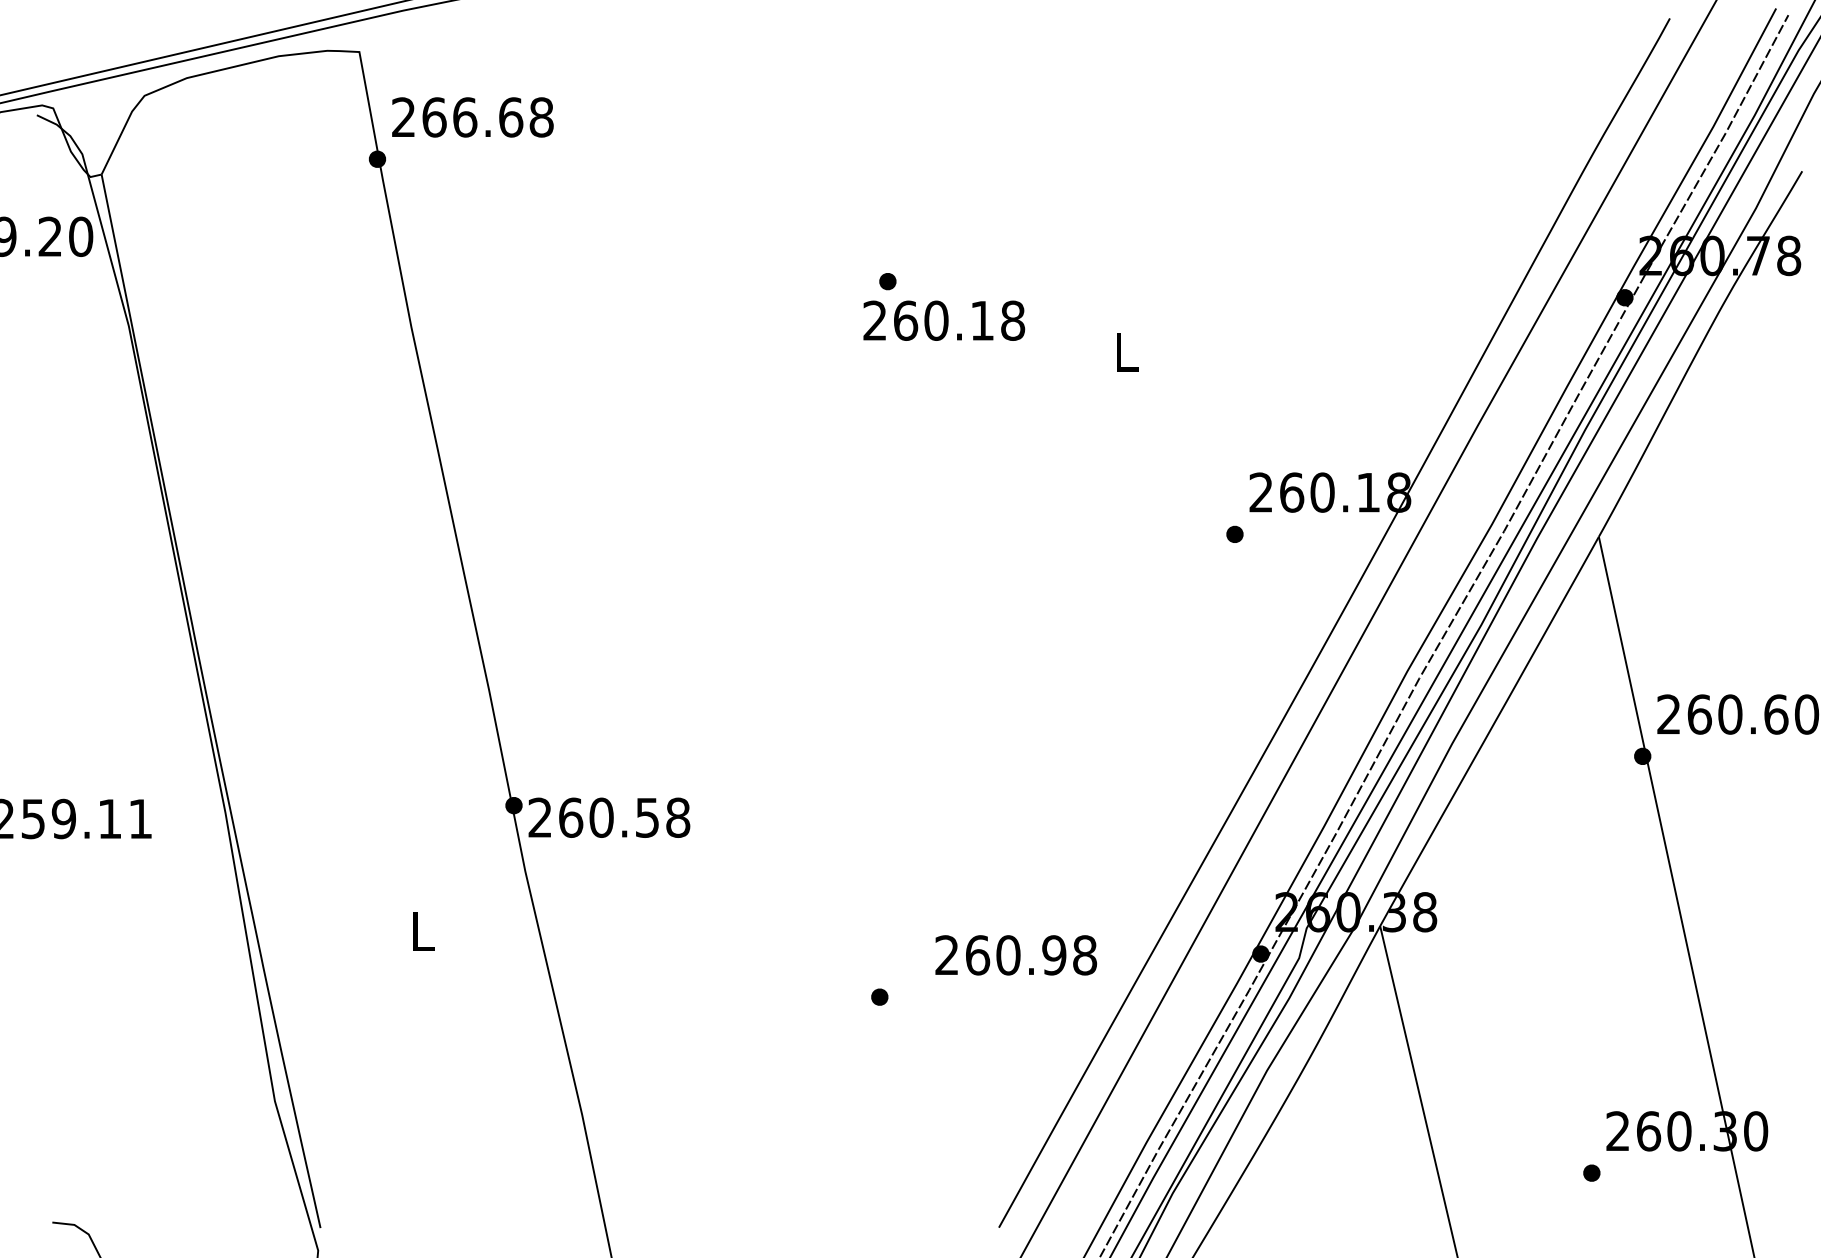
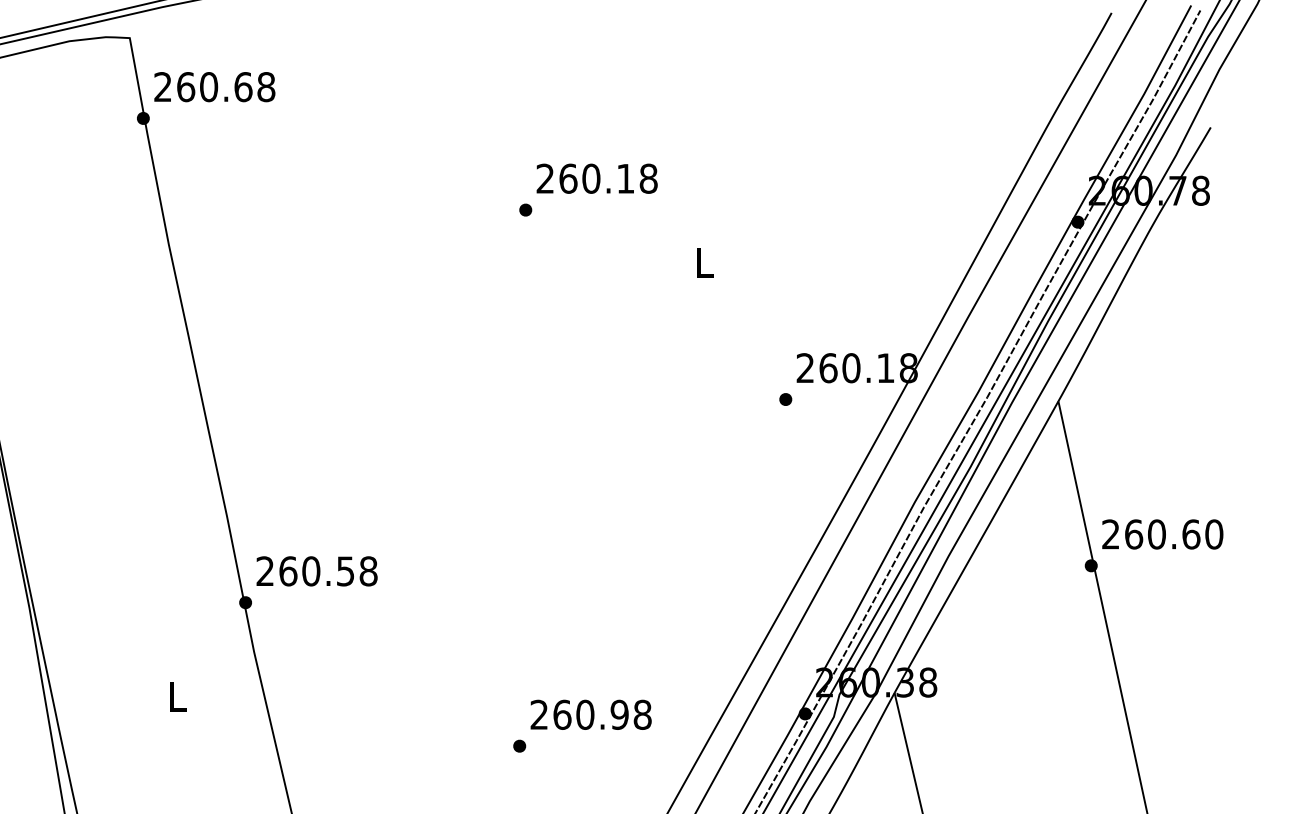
text: (465, 117) -> (209, 87), 266.68 -> 260.68
text: (944, 320) -> (597, 178), moved
text: (609, 817) -> (317, 571), moved
text: (1016, 955) -> (591, 714), moved

